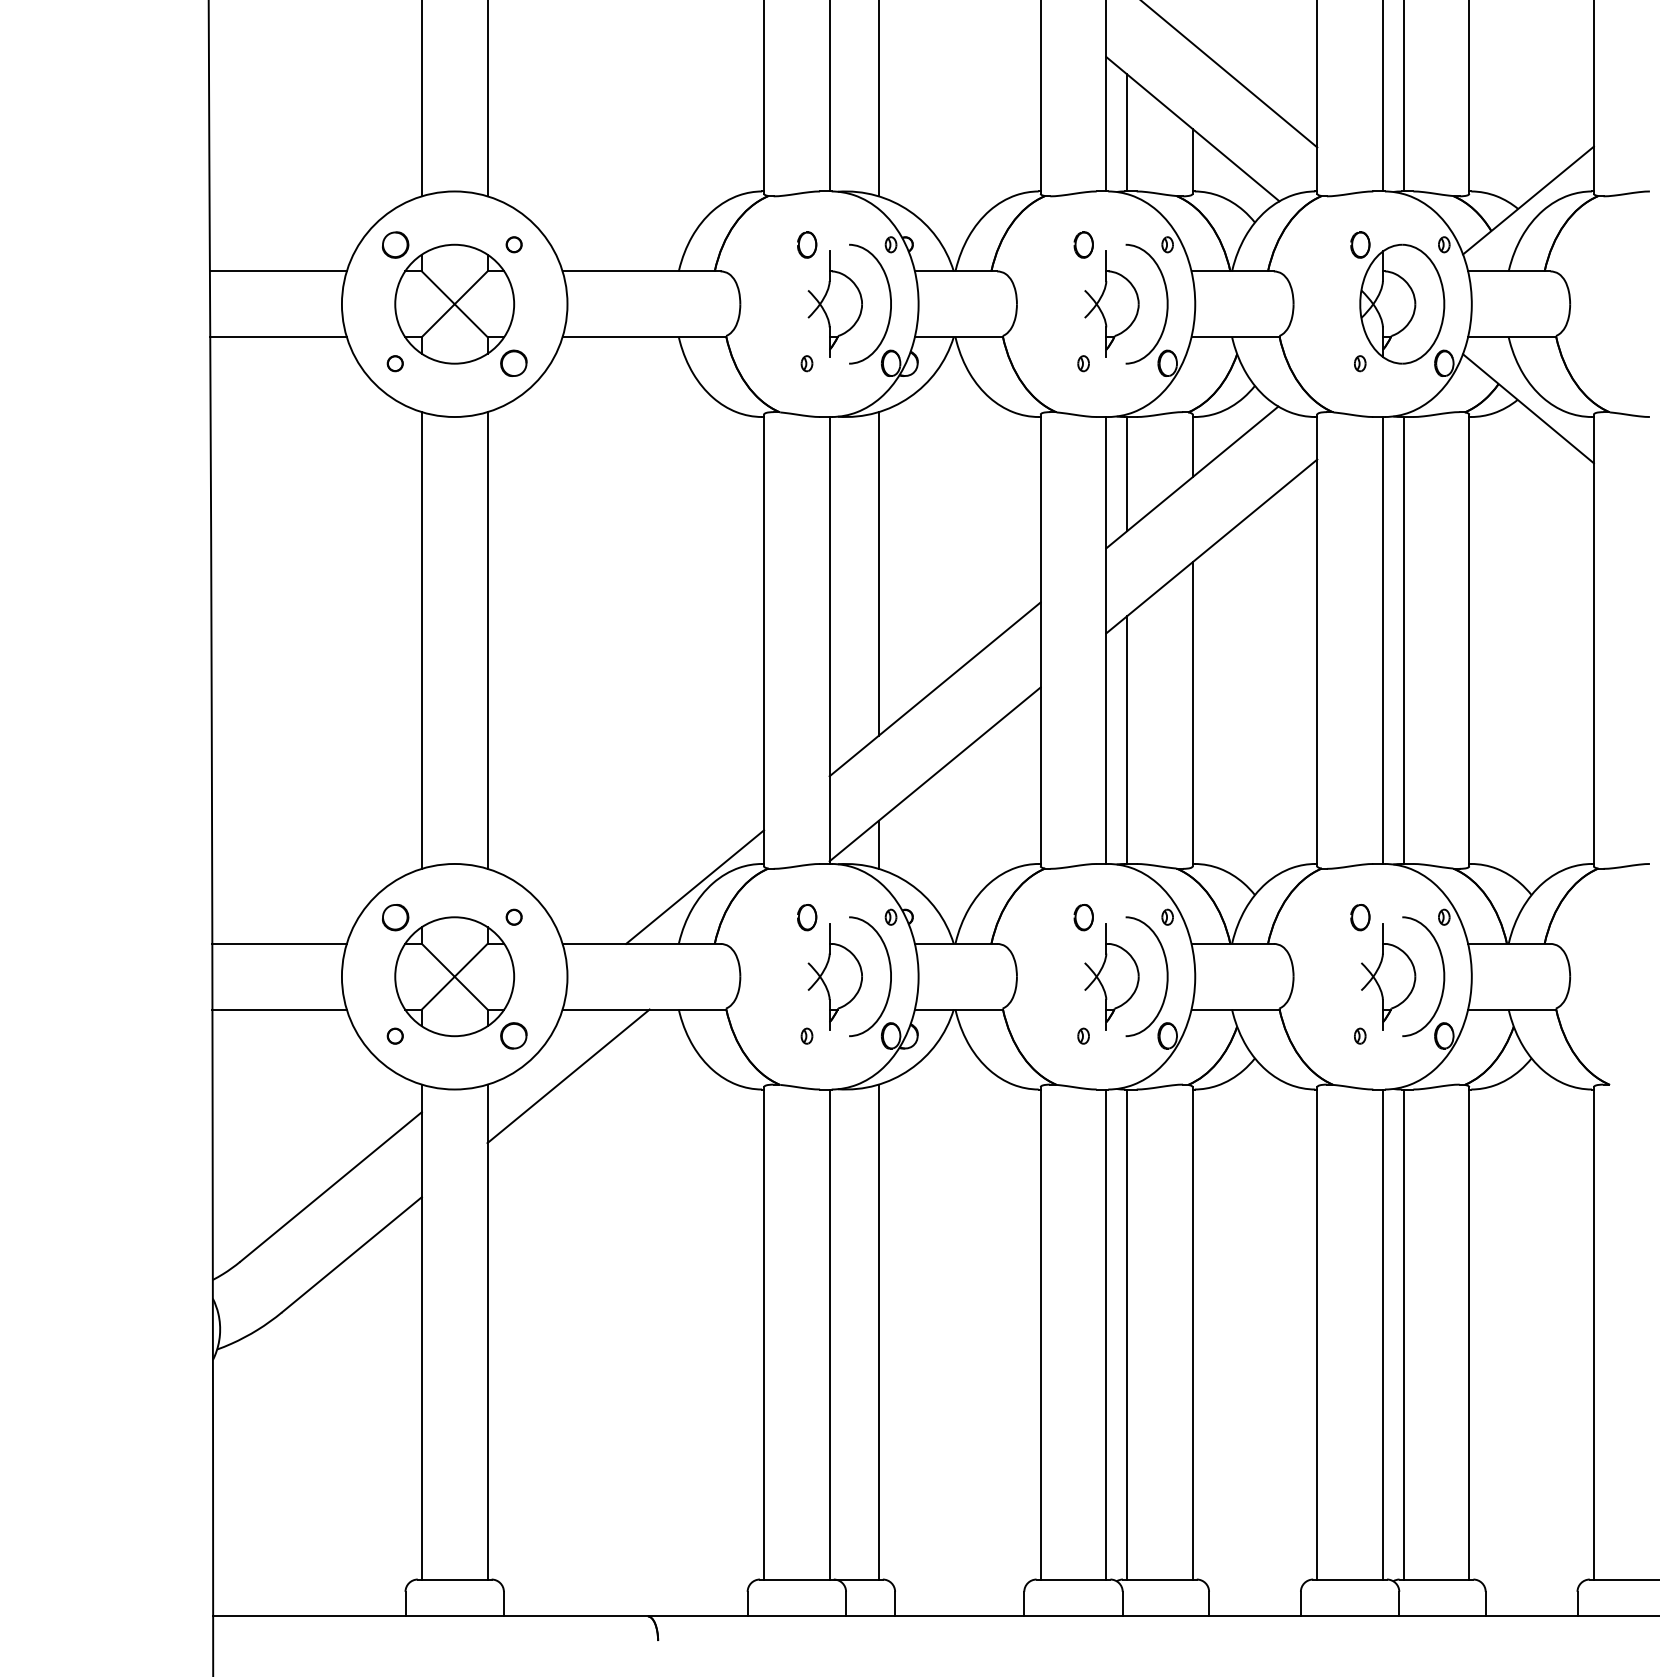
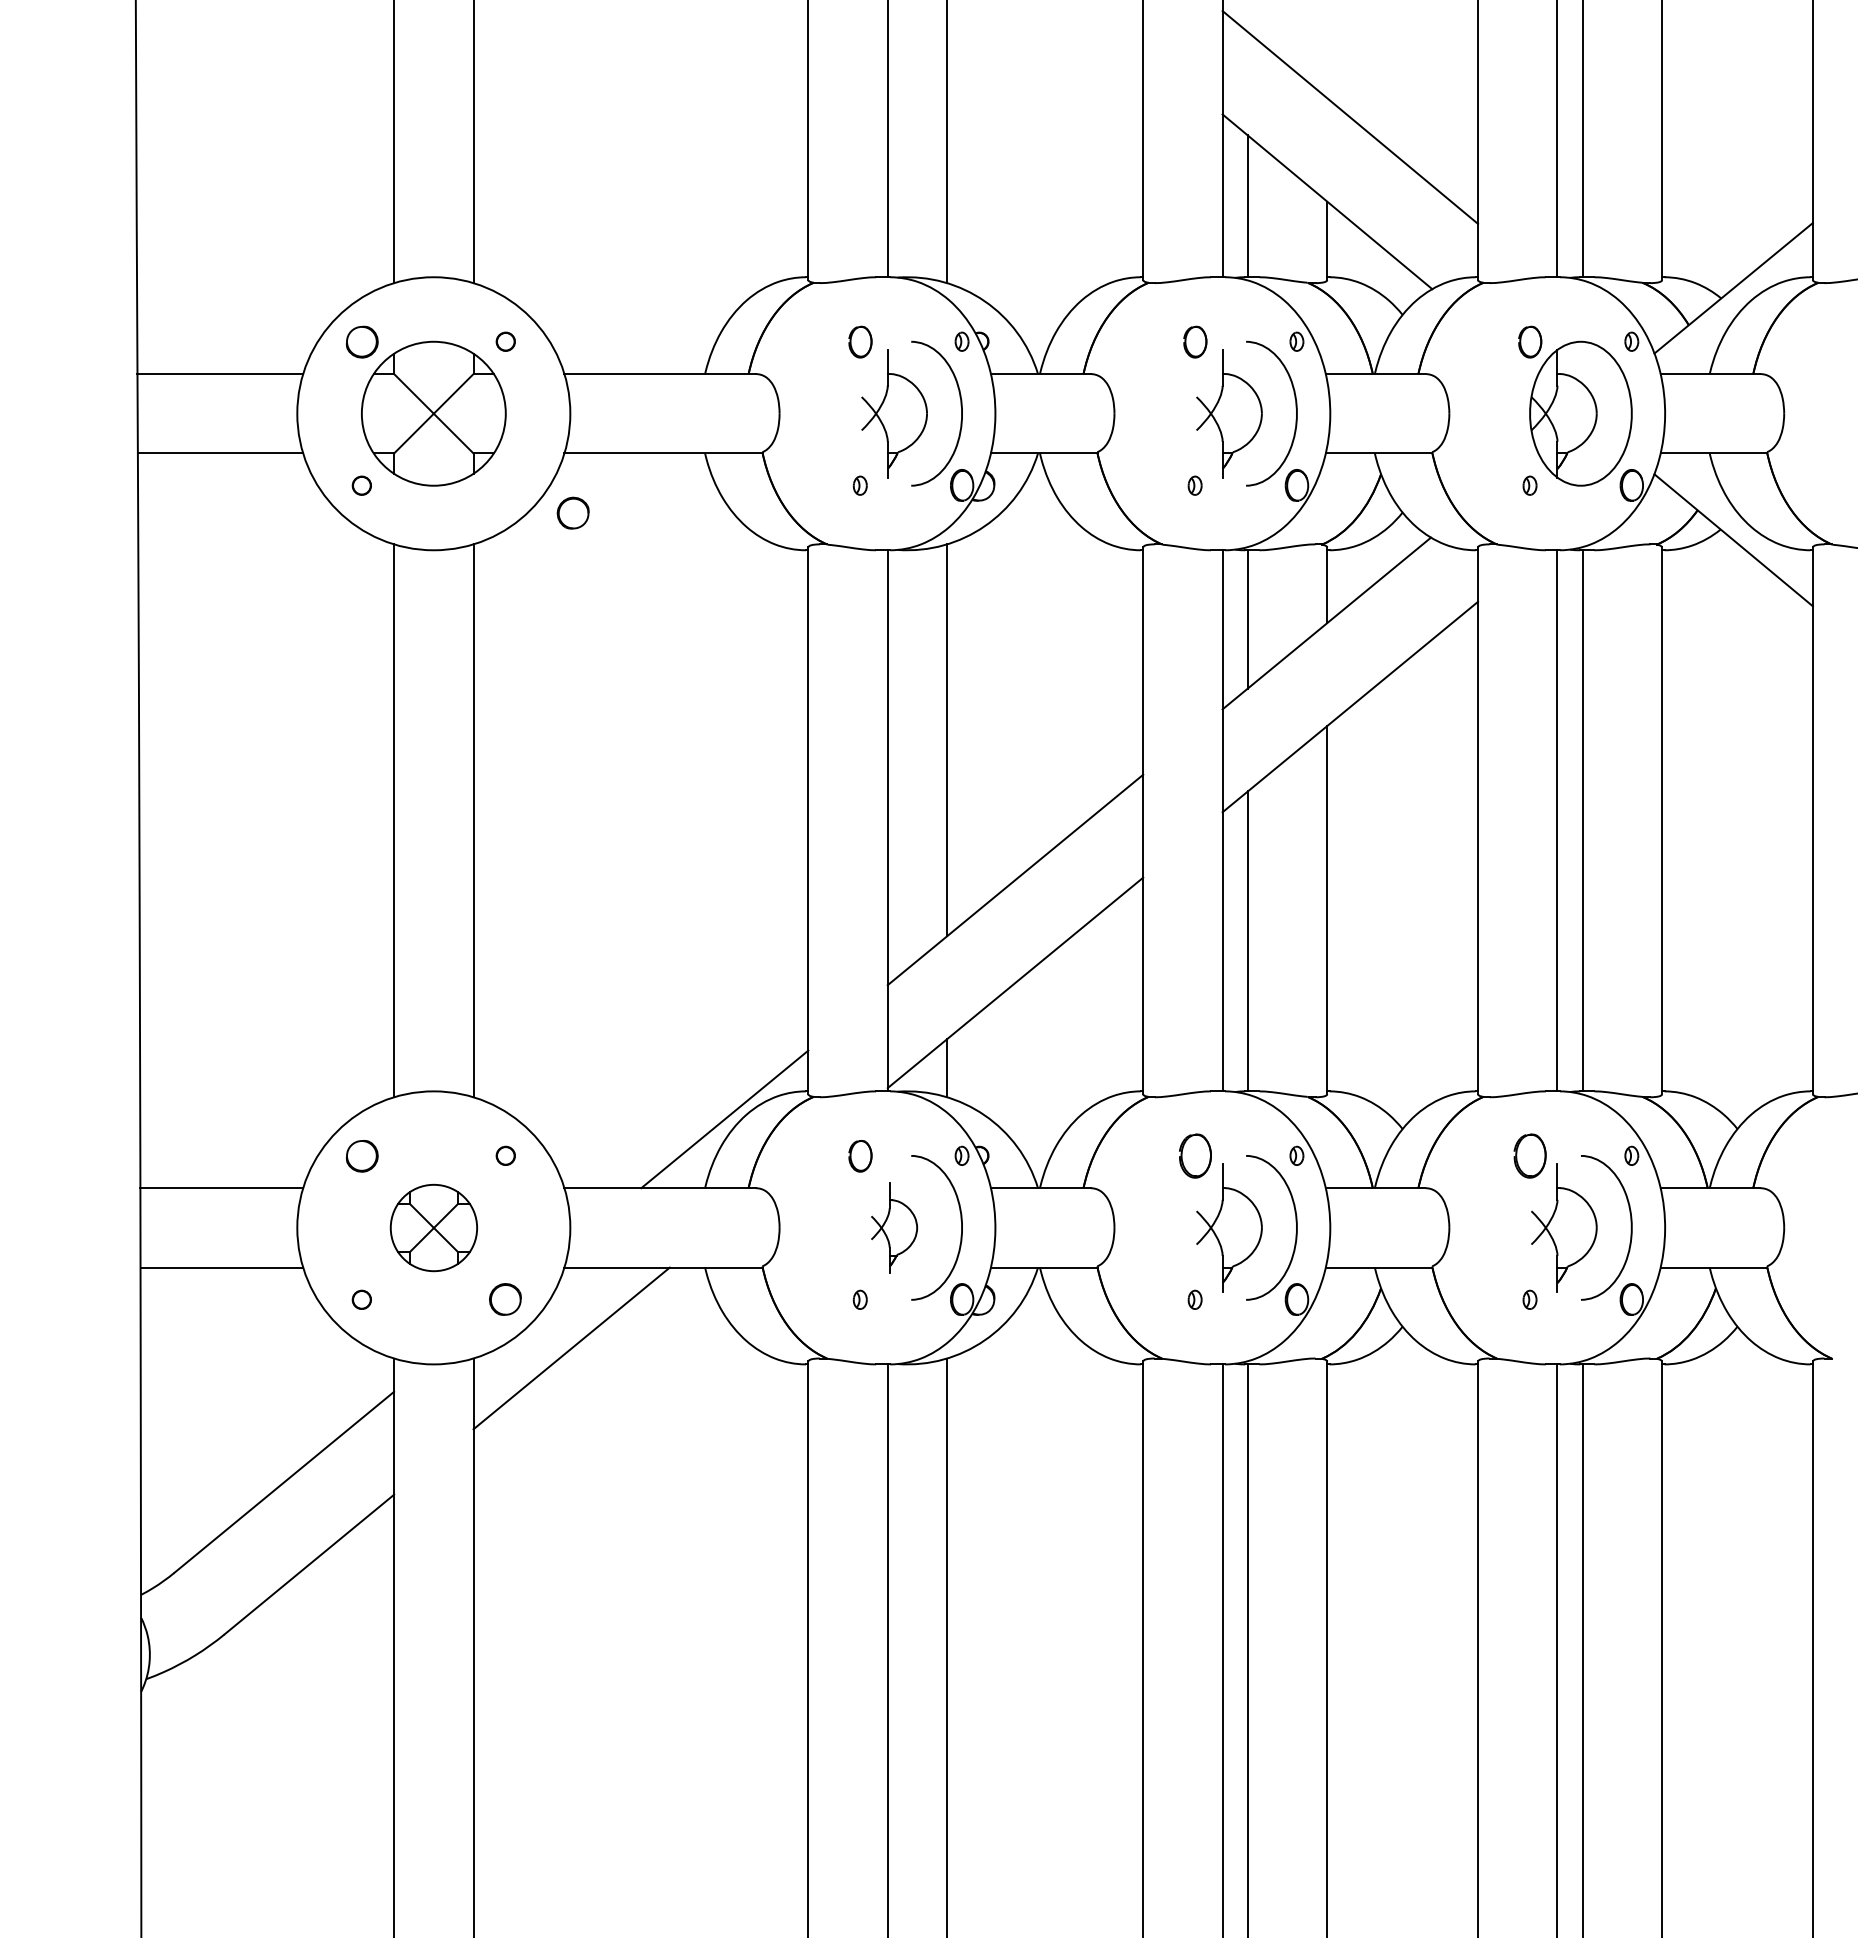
part: (513, 362) -> (572, 512), moved
part: (1083, 917) -> (1195, 1156), size x1.4
part: (1360, 917) -> (1530, 1156), size x1.4
part: (454, 976) -> (433, 1227), size x0.6
part: (834, 976) -> (893, 1227), size x0.7

